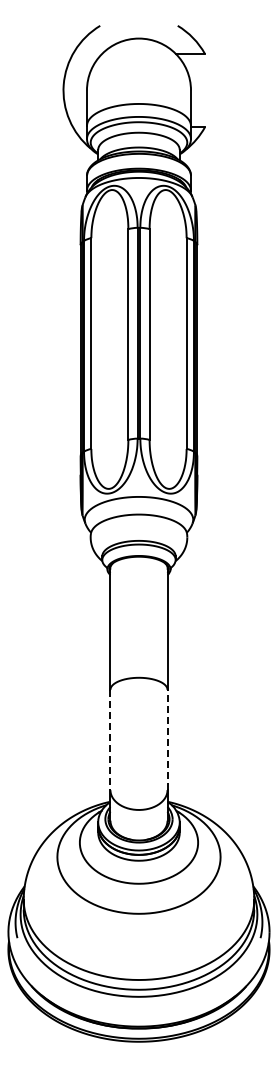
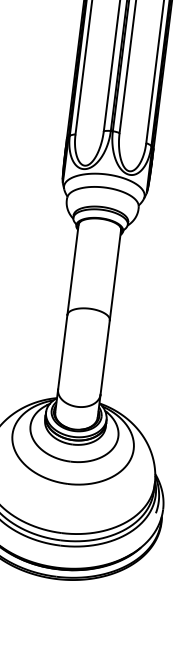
line: (167, 739) -> (105, 357), dashed -> solid
line: (110, 740) -> (62, 352), dashed -> solid

